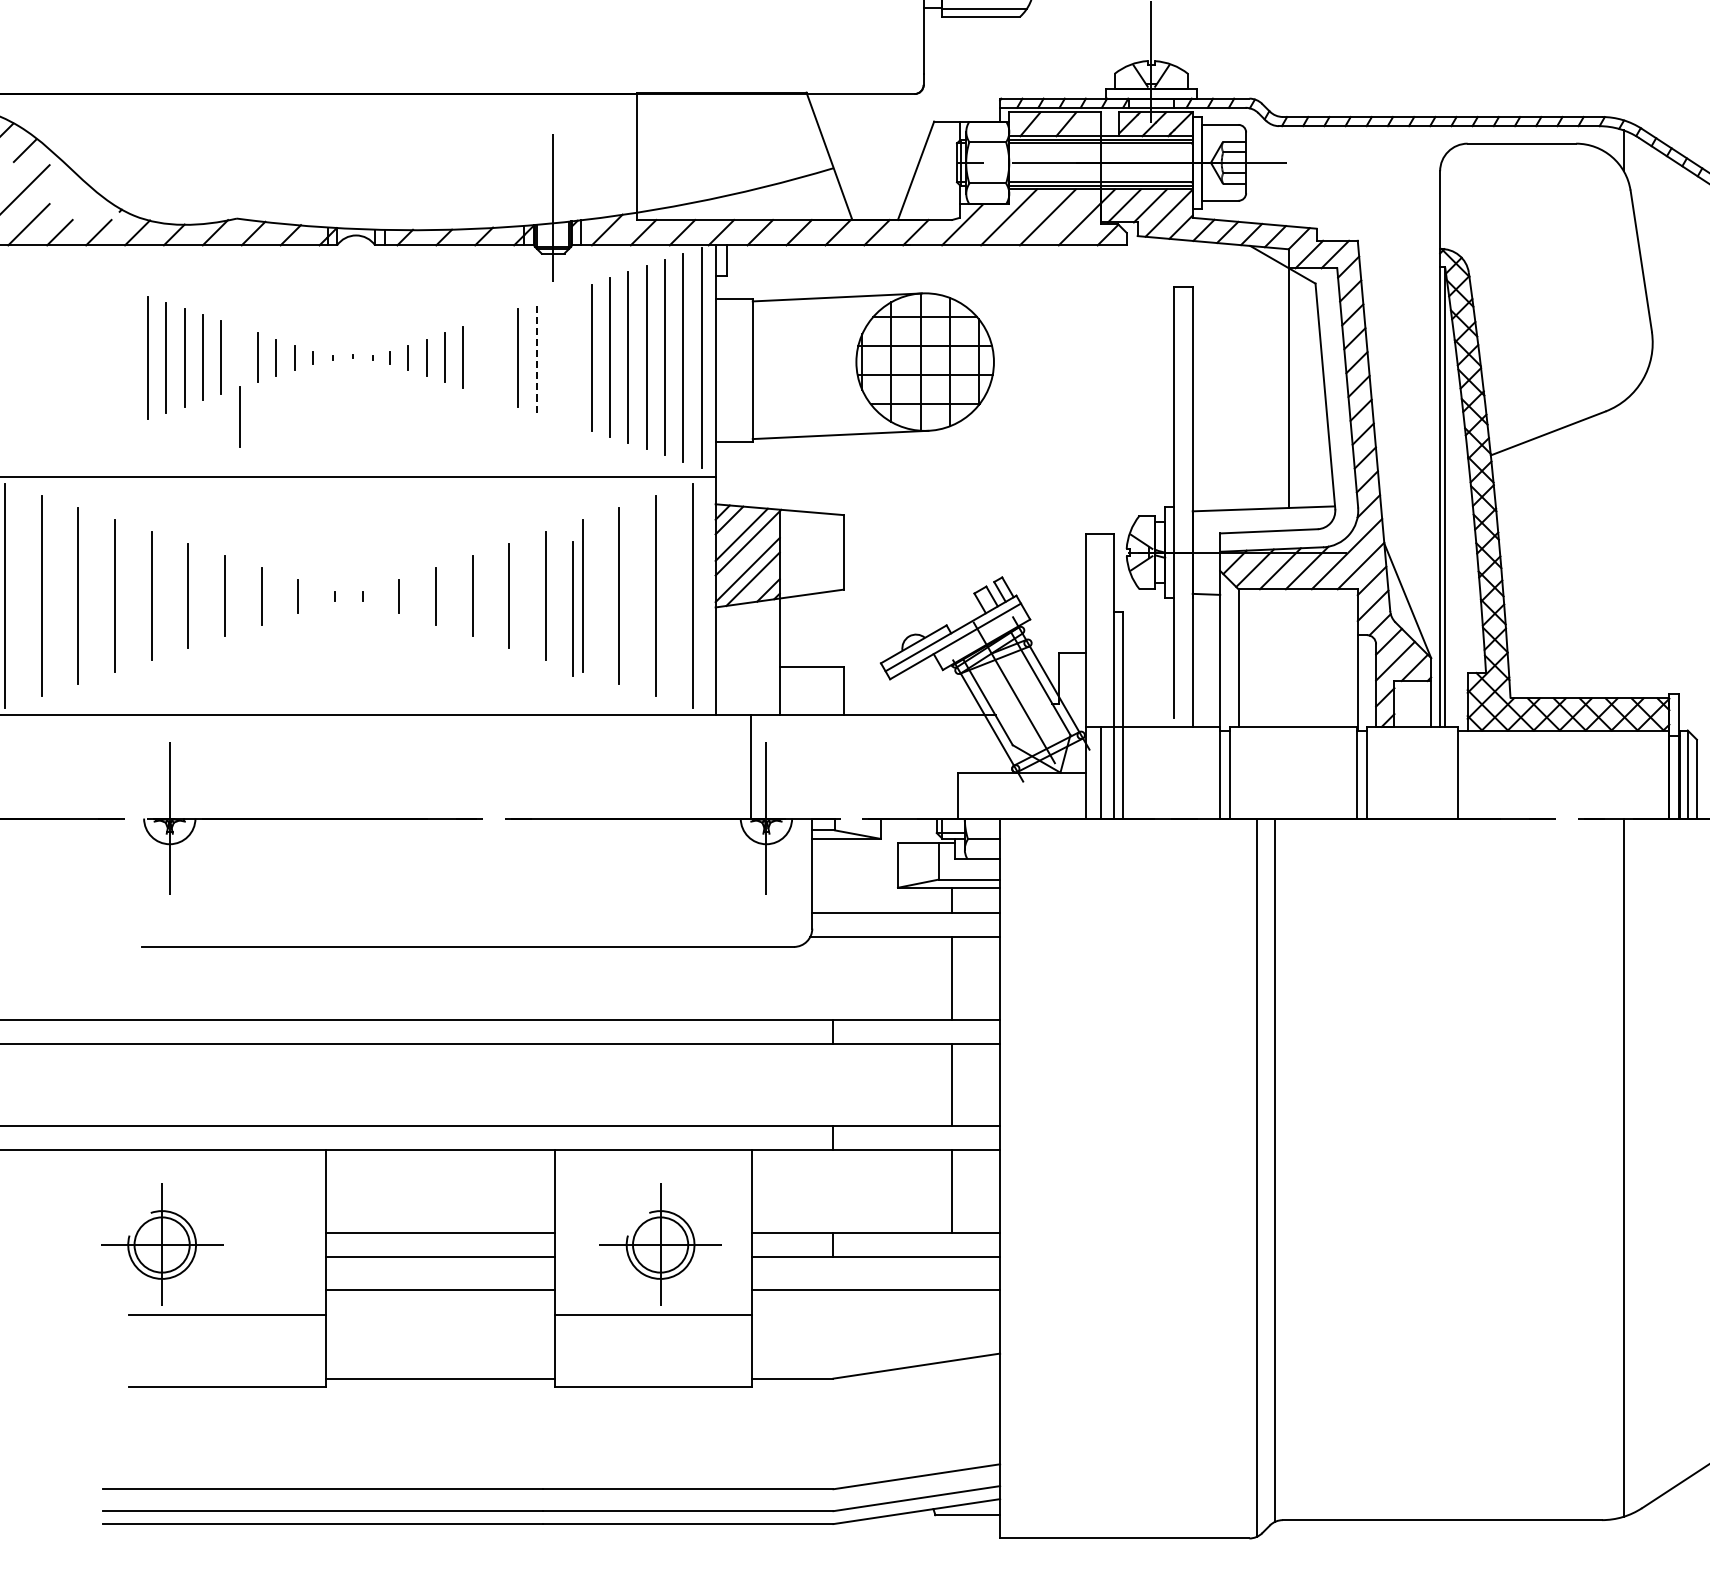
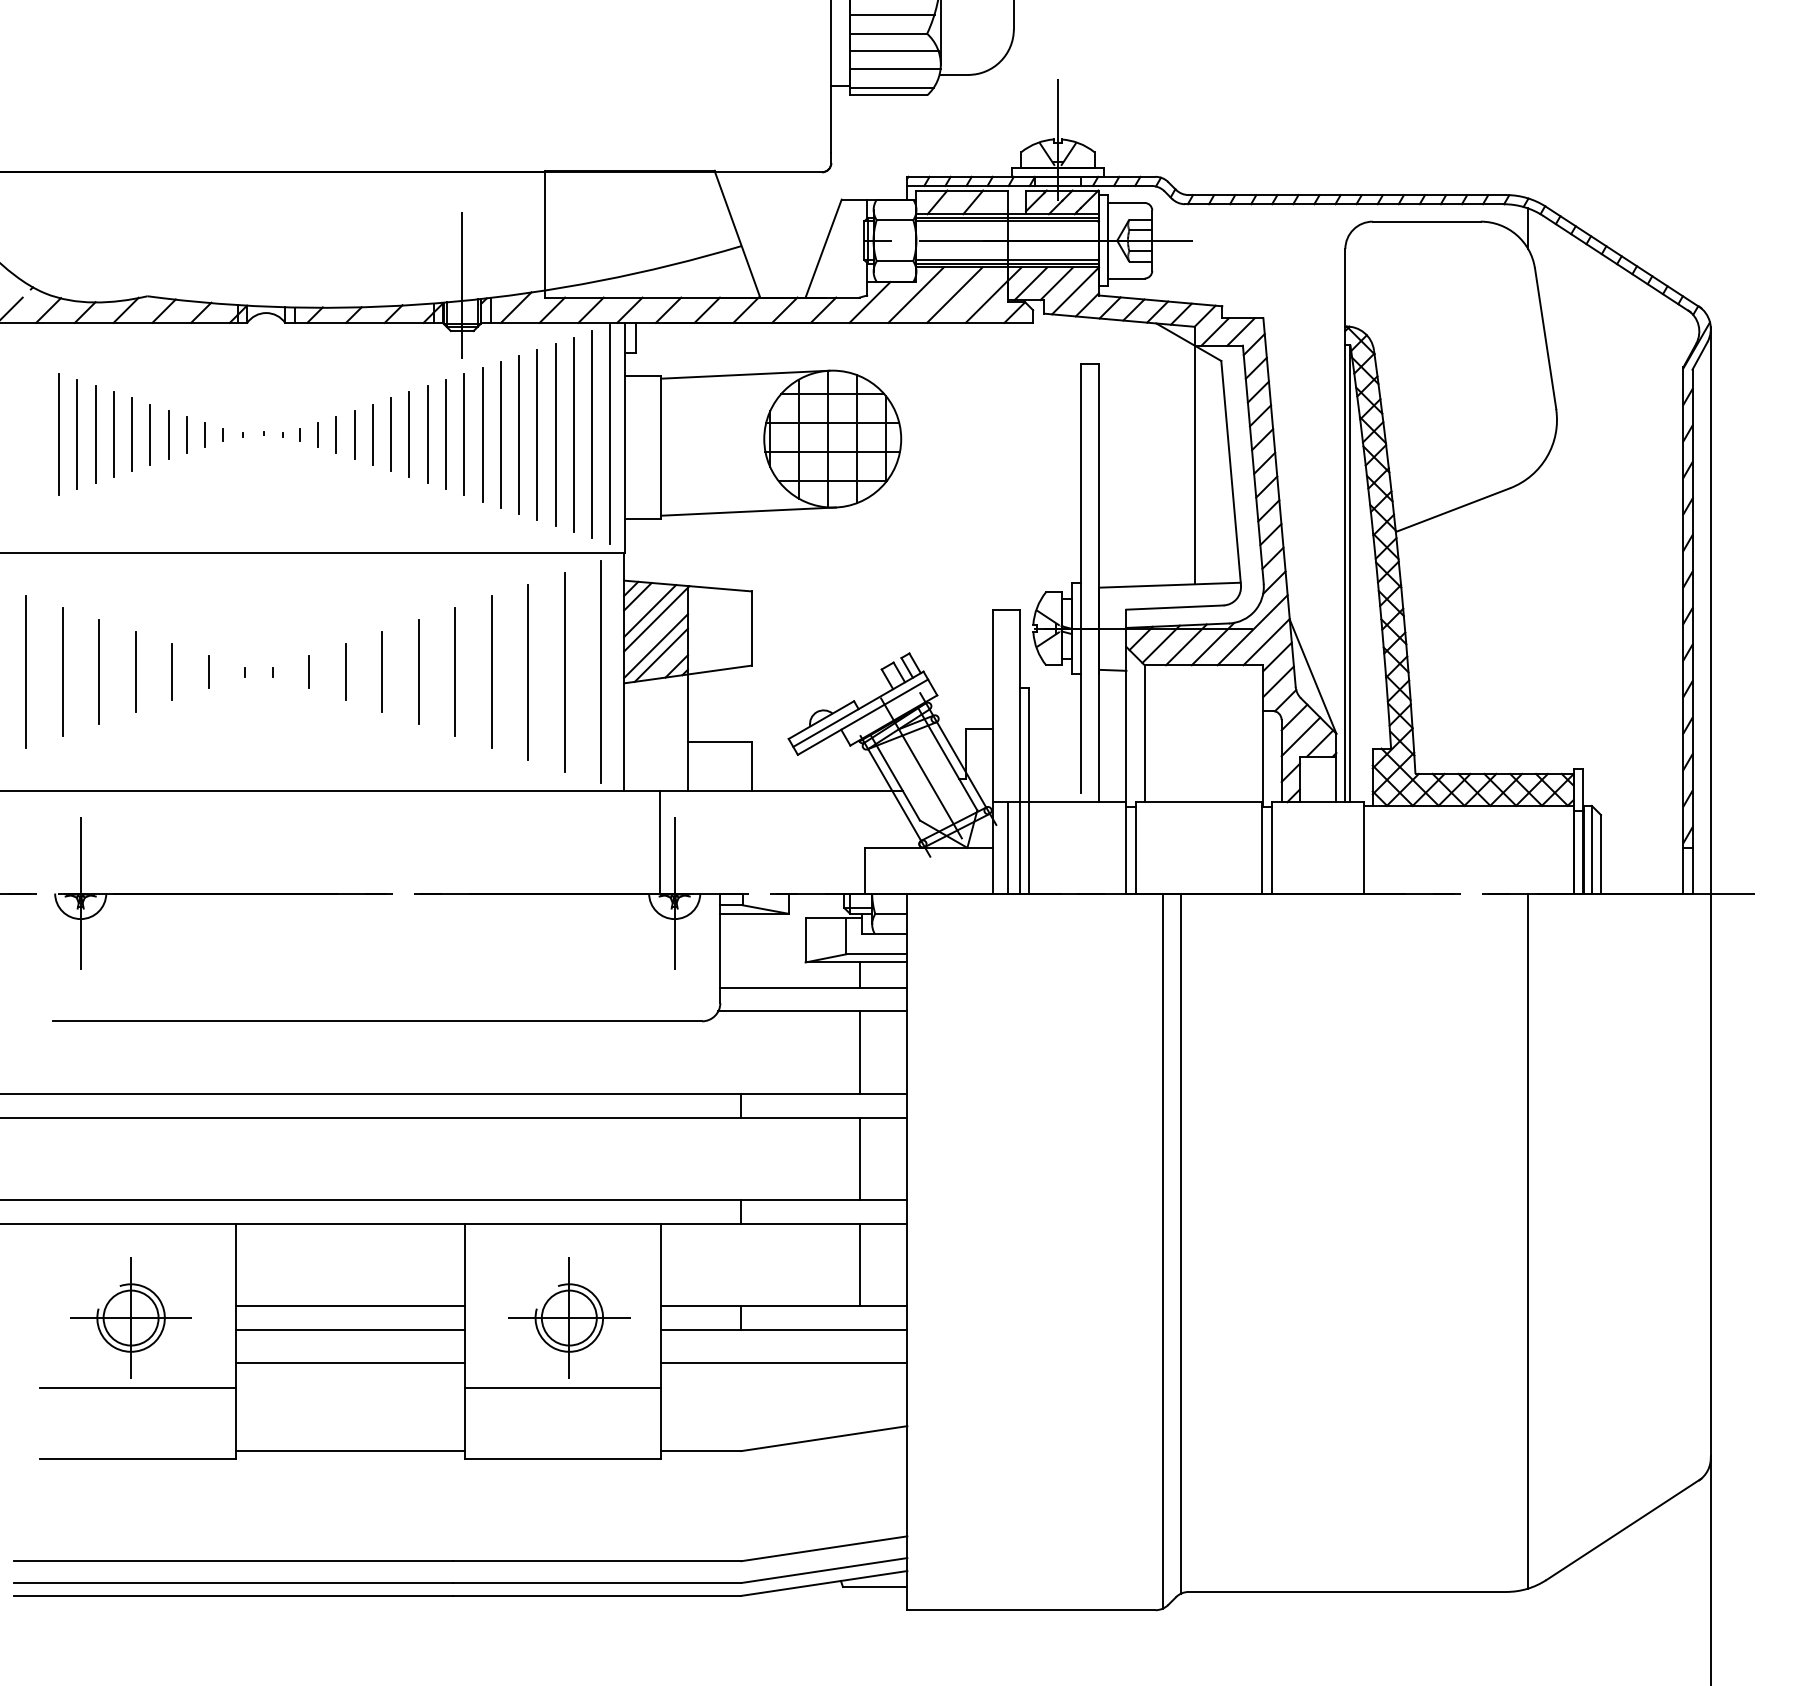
line: (481, 357) -> (391, 434), added
line: (500, 357) -> (409, 434), added
line: (537, 357) -> (446, 434), dashed -> solid
line: (554, 357) -> (463, 434), added
line: (238, 416) -> (149, 434), moved
line: (573, 608) -> (482, 434), moved
part: (161, 1244) -> (130, 1317), moved

